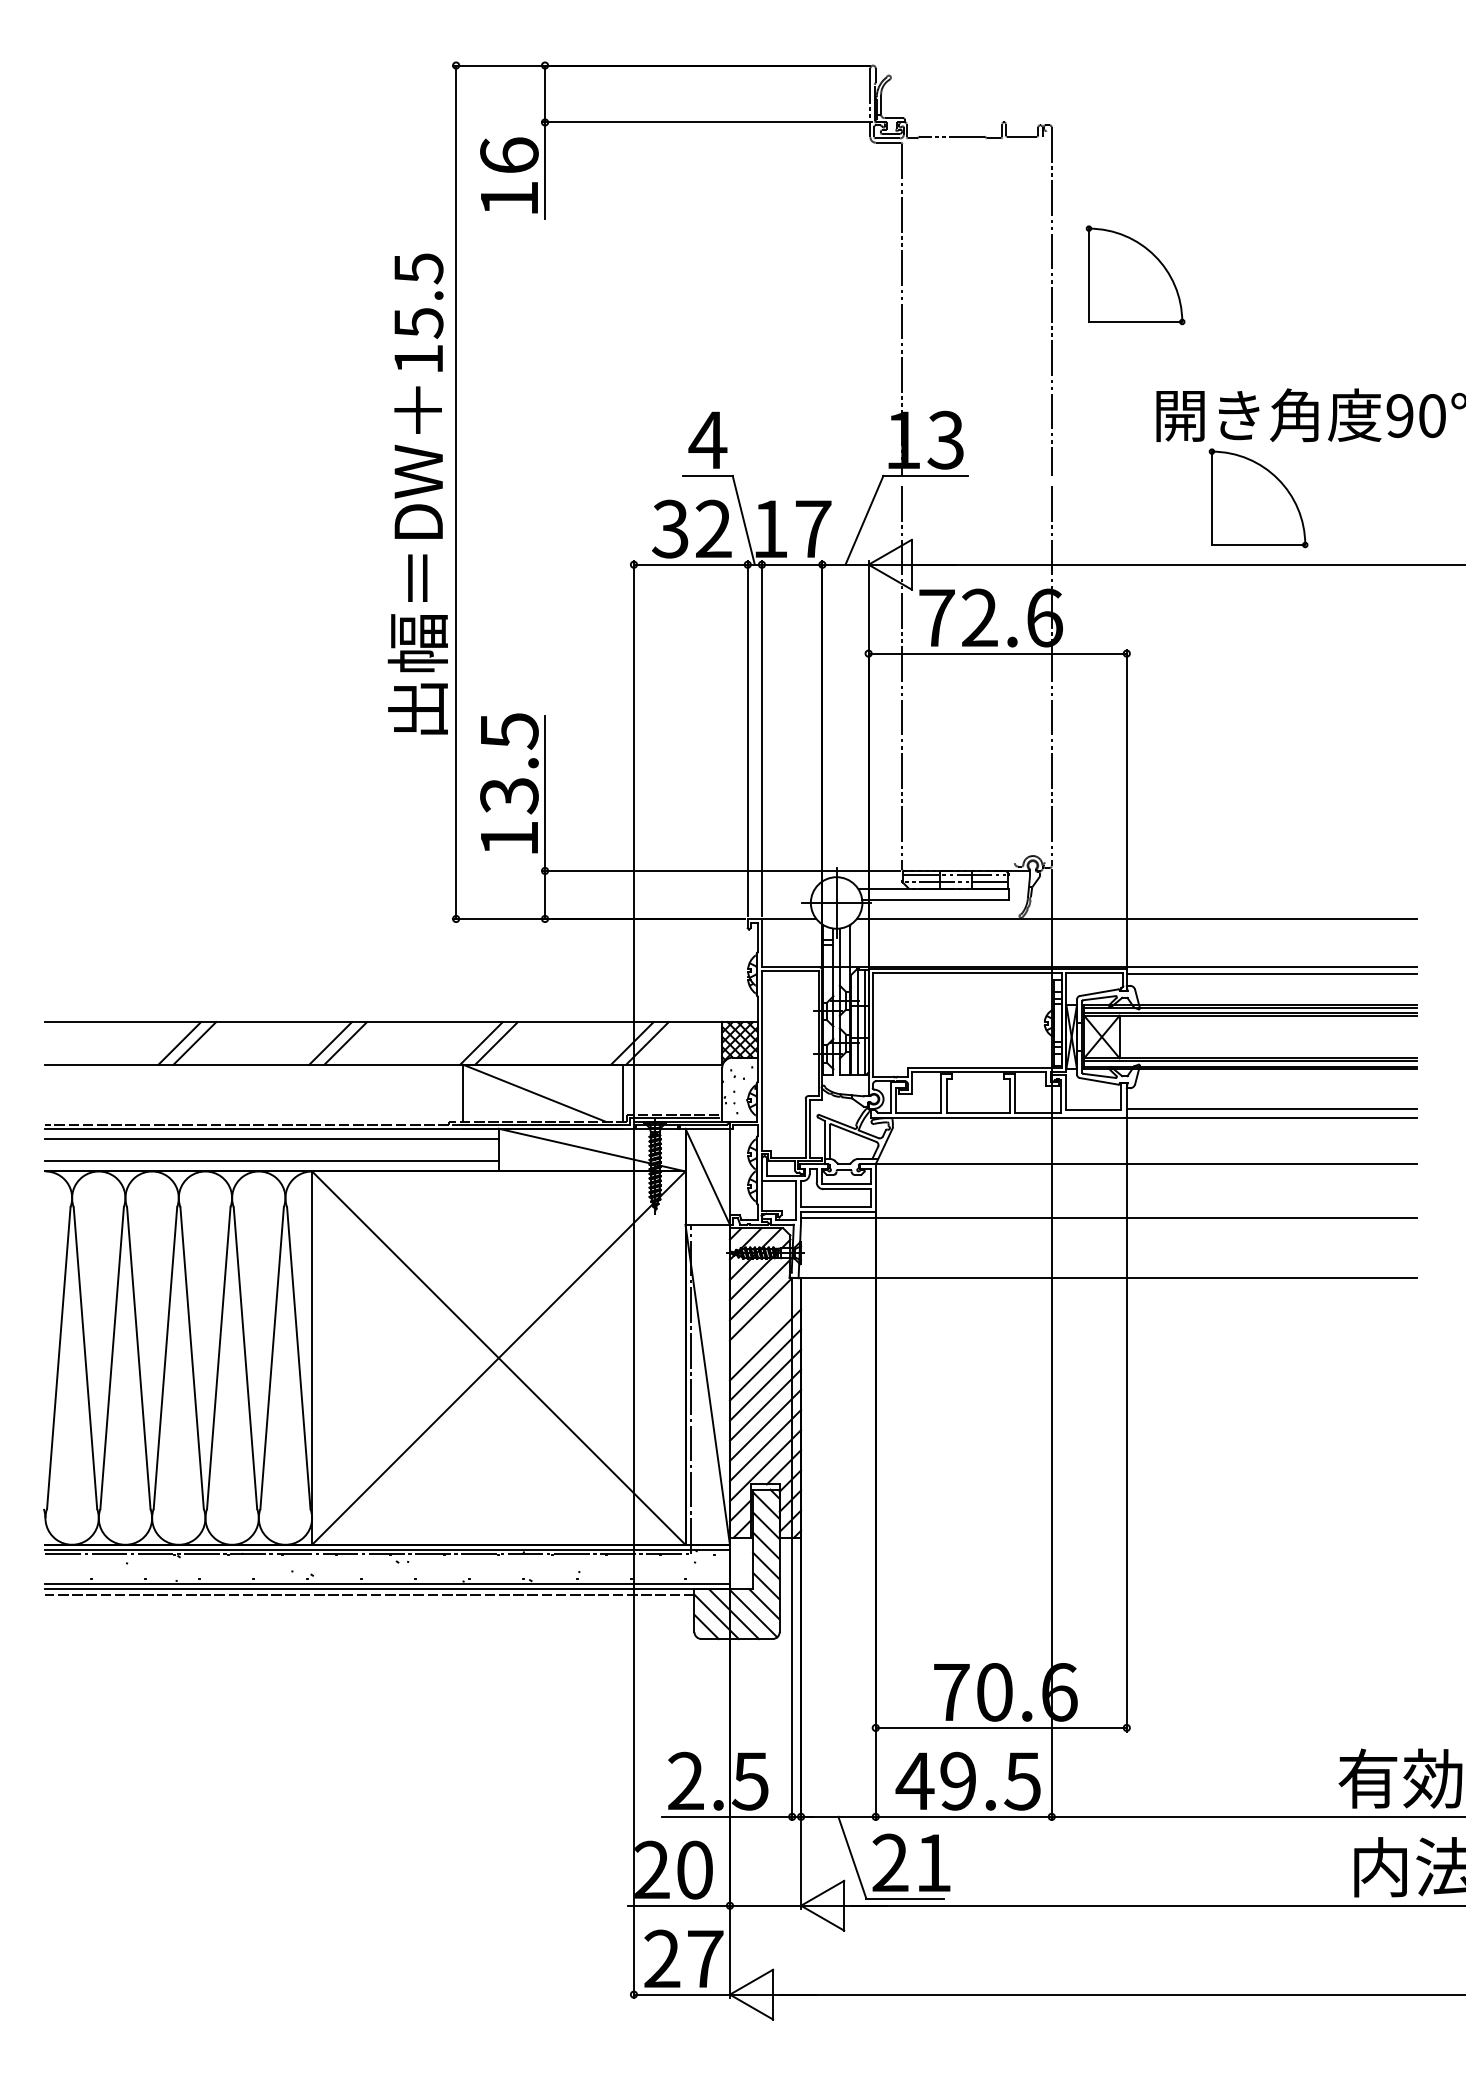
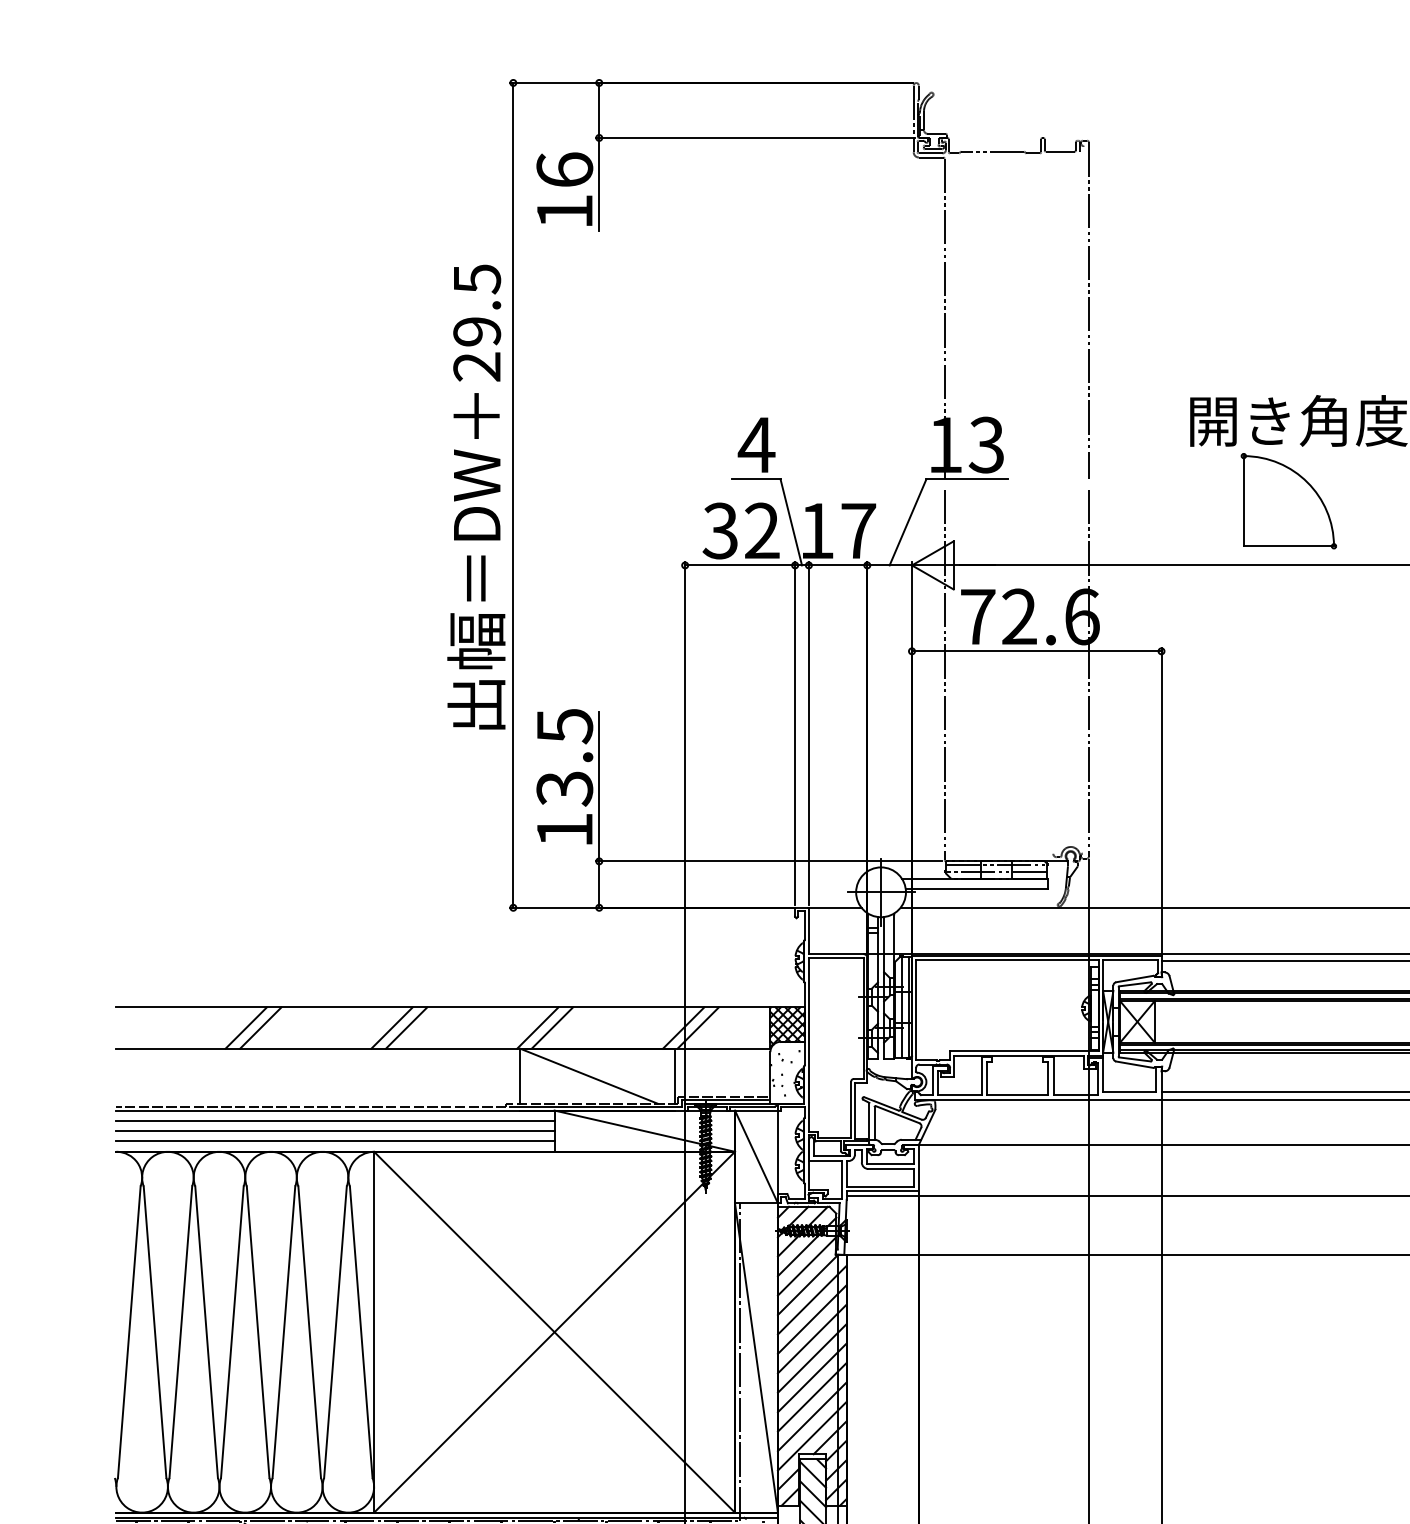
part: (1135, 275) -> (1169, 285), removed
text: (418, 341) -> (476, 349), 15.5 -> 29.5
line: (271, 1150) -> (334, 1131), added
line: (765, 1324) -> (812, 1299), added

